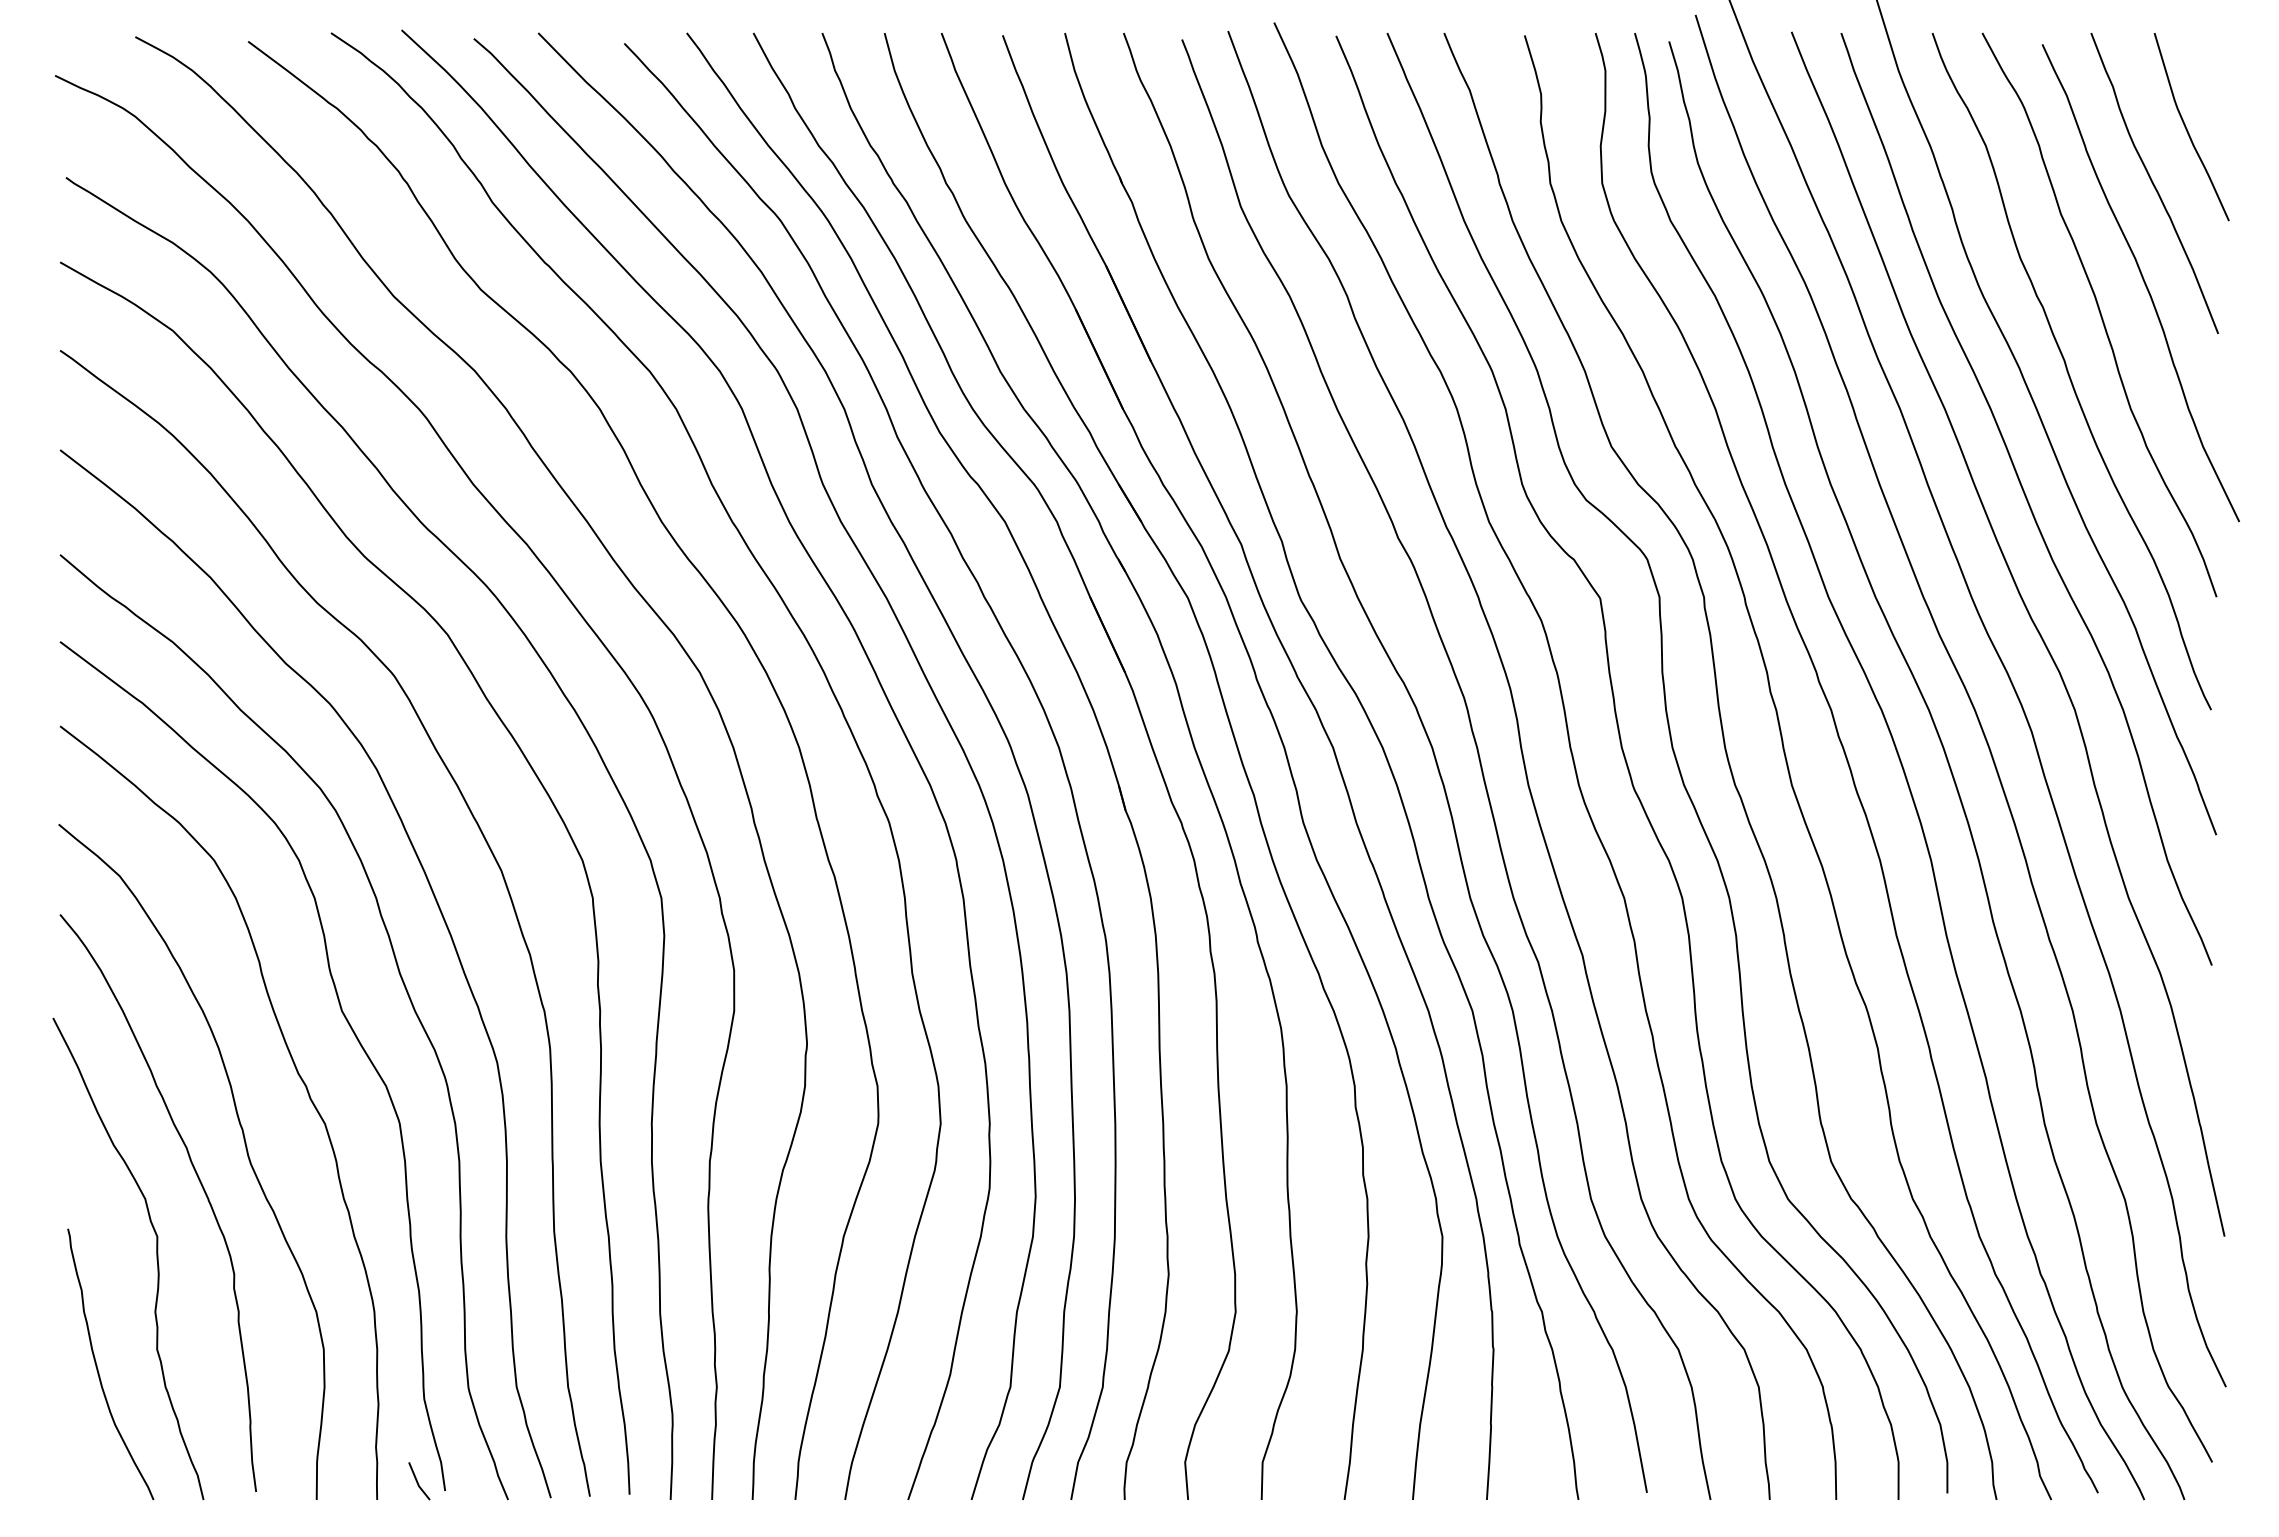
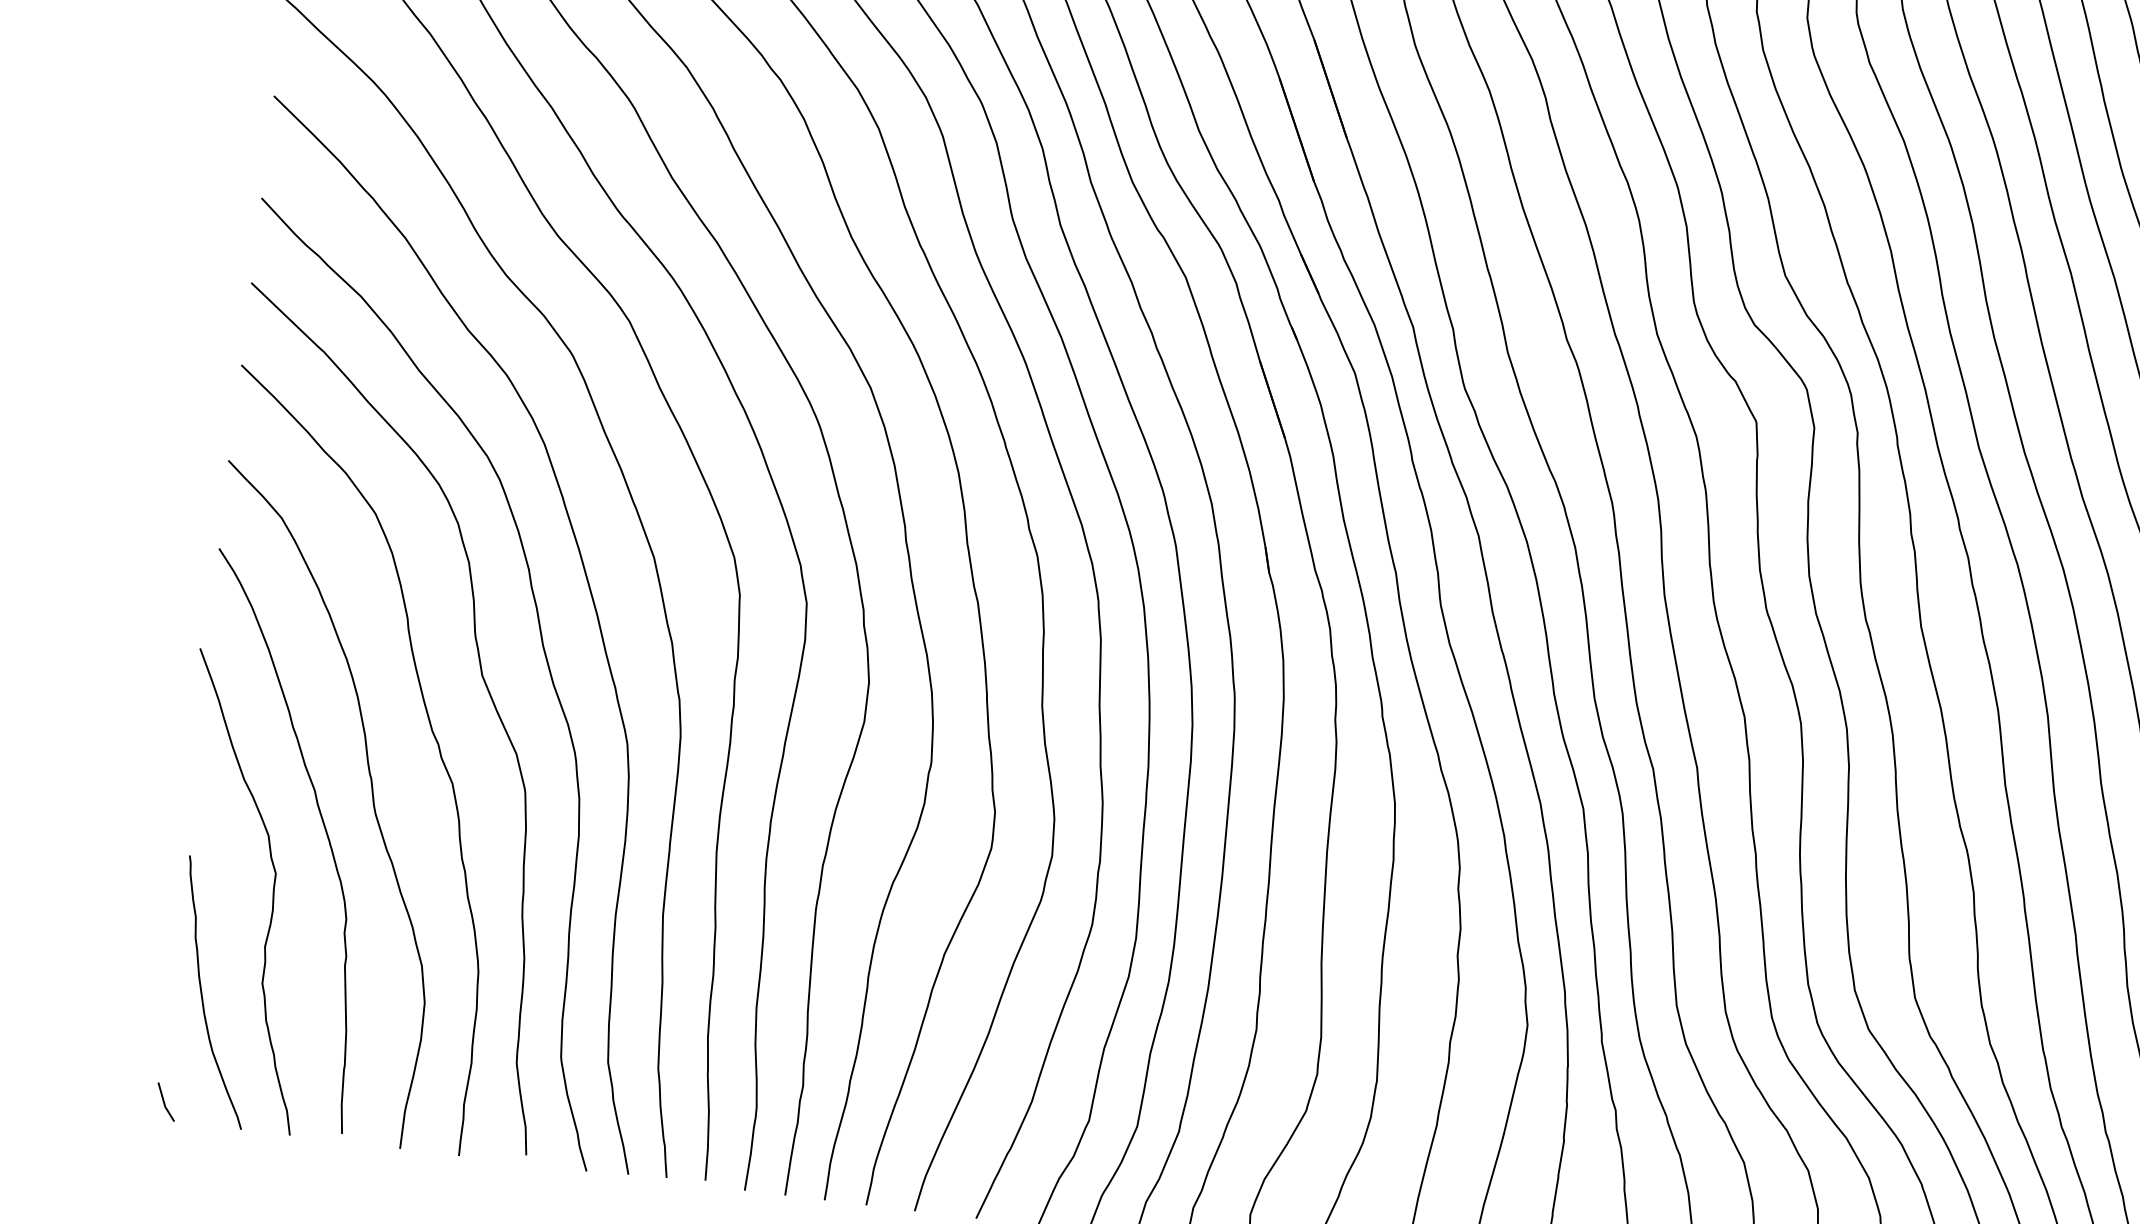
line: (418, 1482) -> (165, 1103), moved

